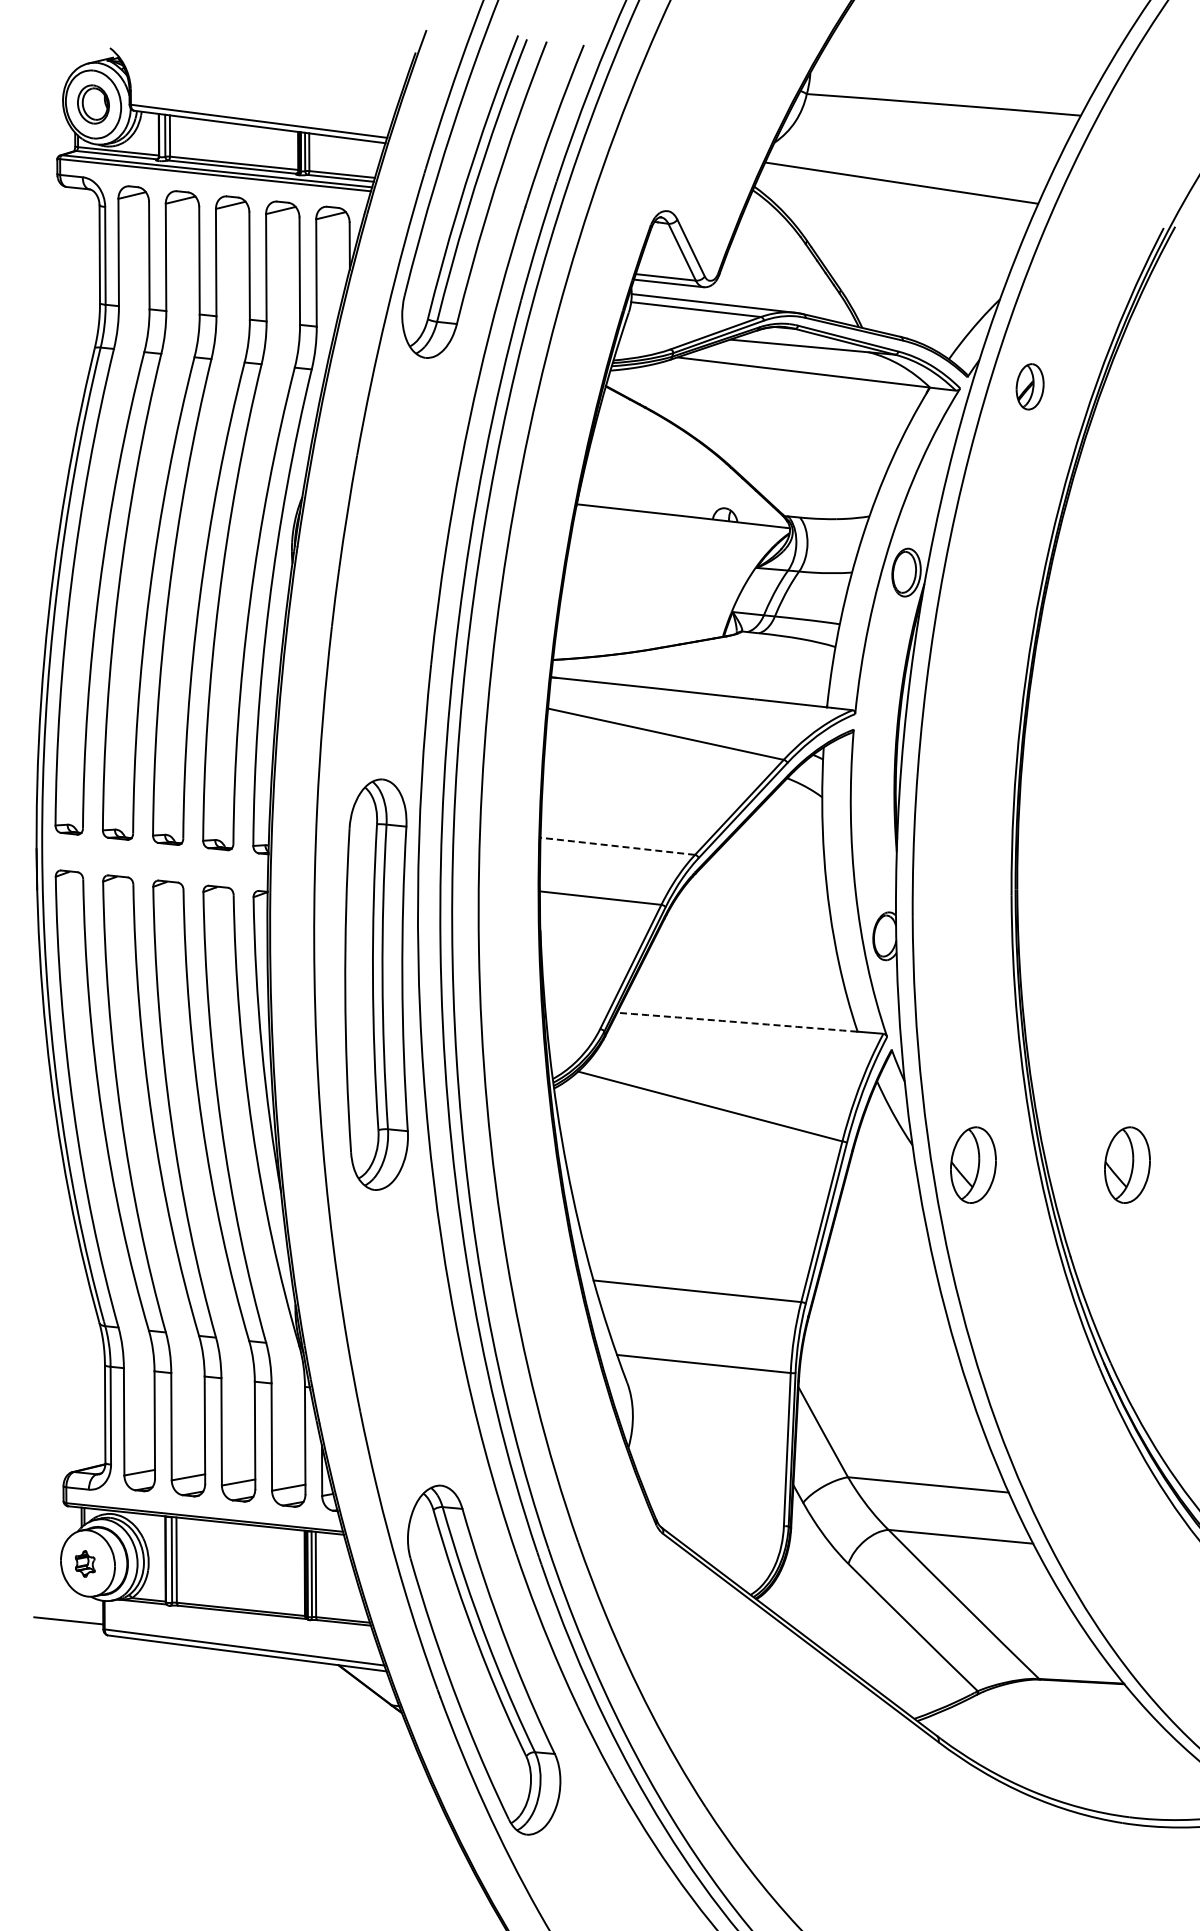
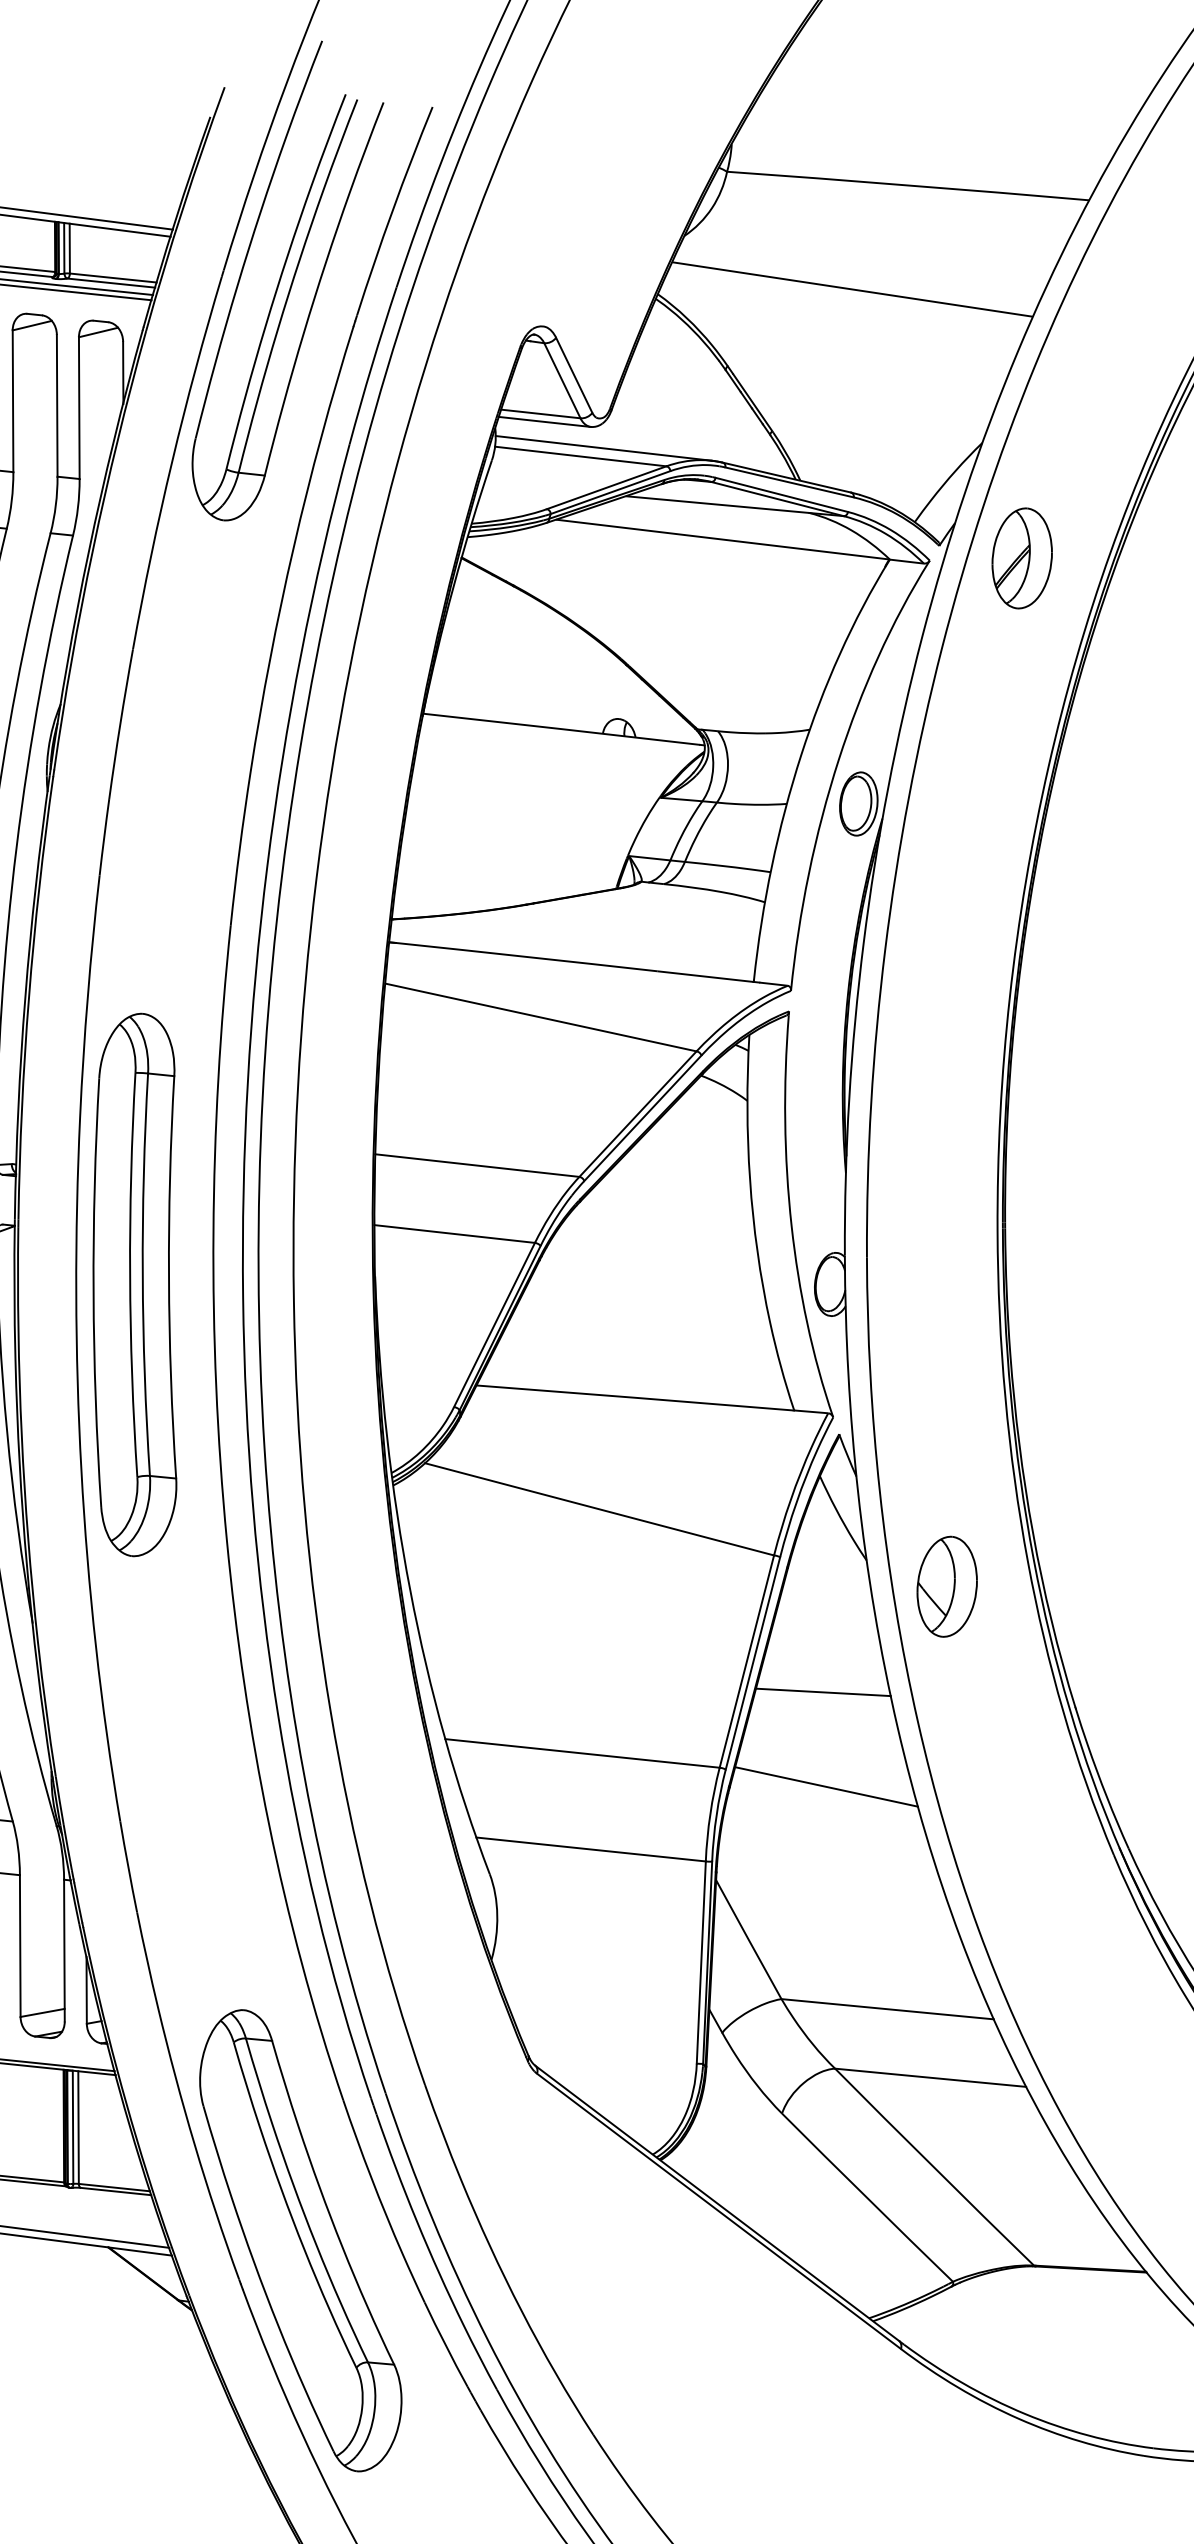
part: (1029, 386) -> (1021, 558), size x1.67
line: (617, 846) -> (476, 1165), dashed -> solid
part: (376, 984) -> (134, 1284), moved
arc: (737, 1022) -> (635, 1398), dashed -> solid
part: (1127, 1164) -> (1150, 1585), removed
line: (879, 1244) -> (823, 1691), added
line: (881, 1316) -> (825, 1786), added

